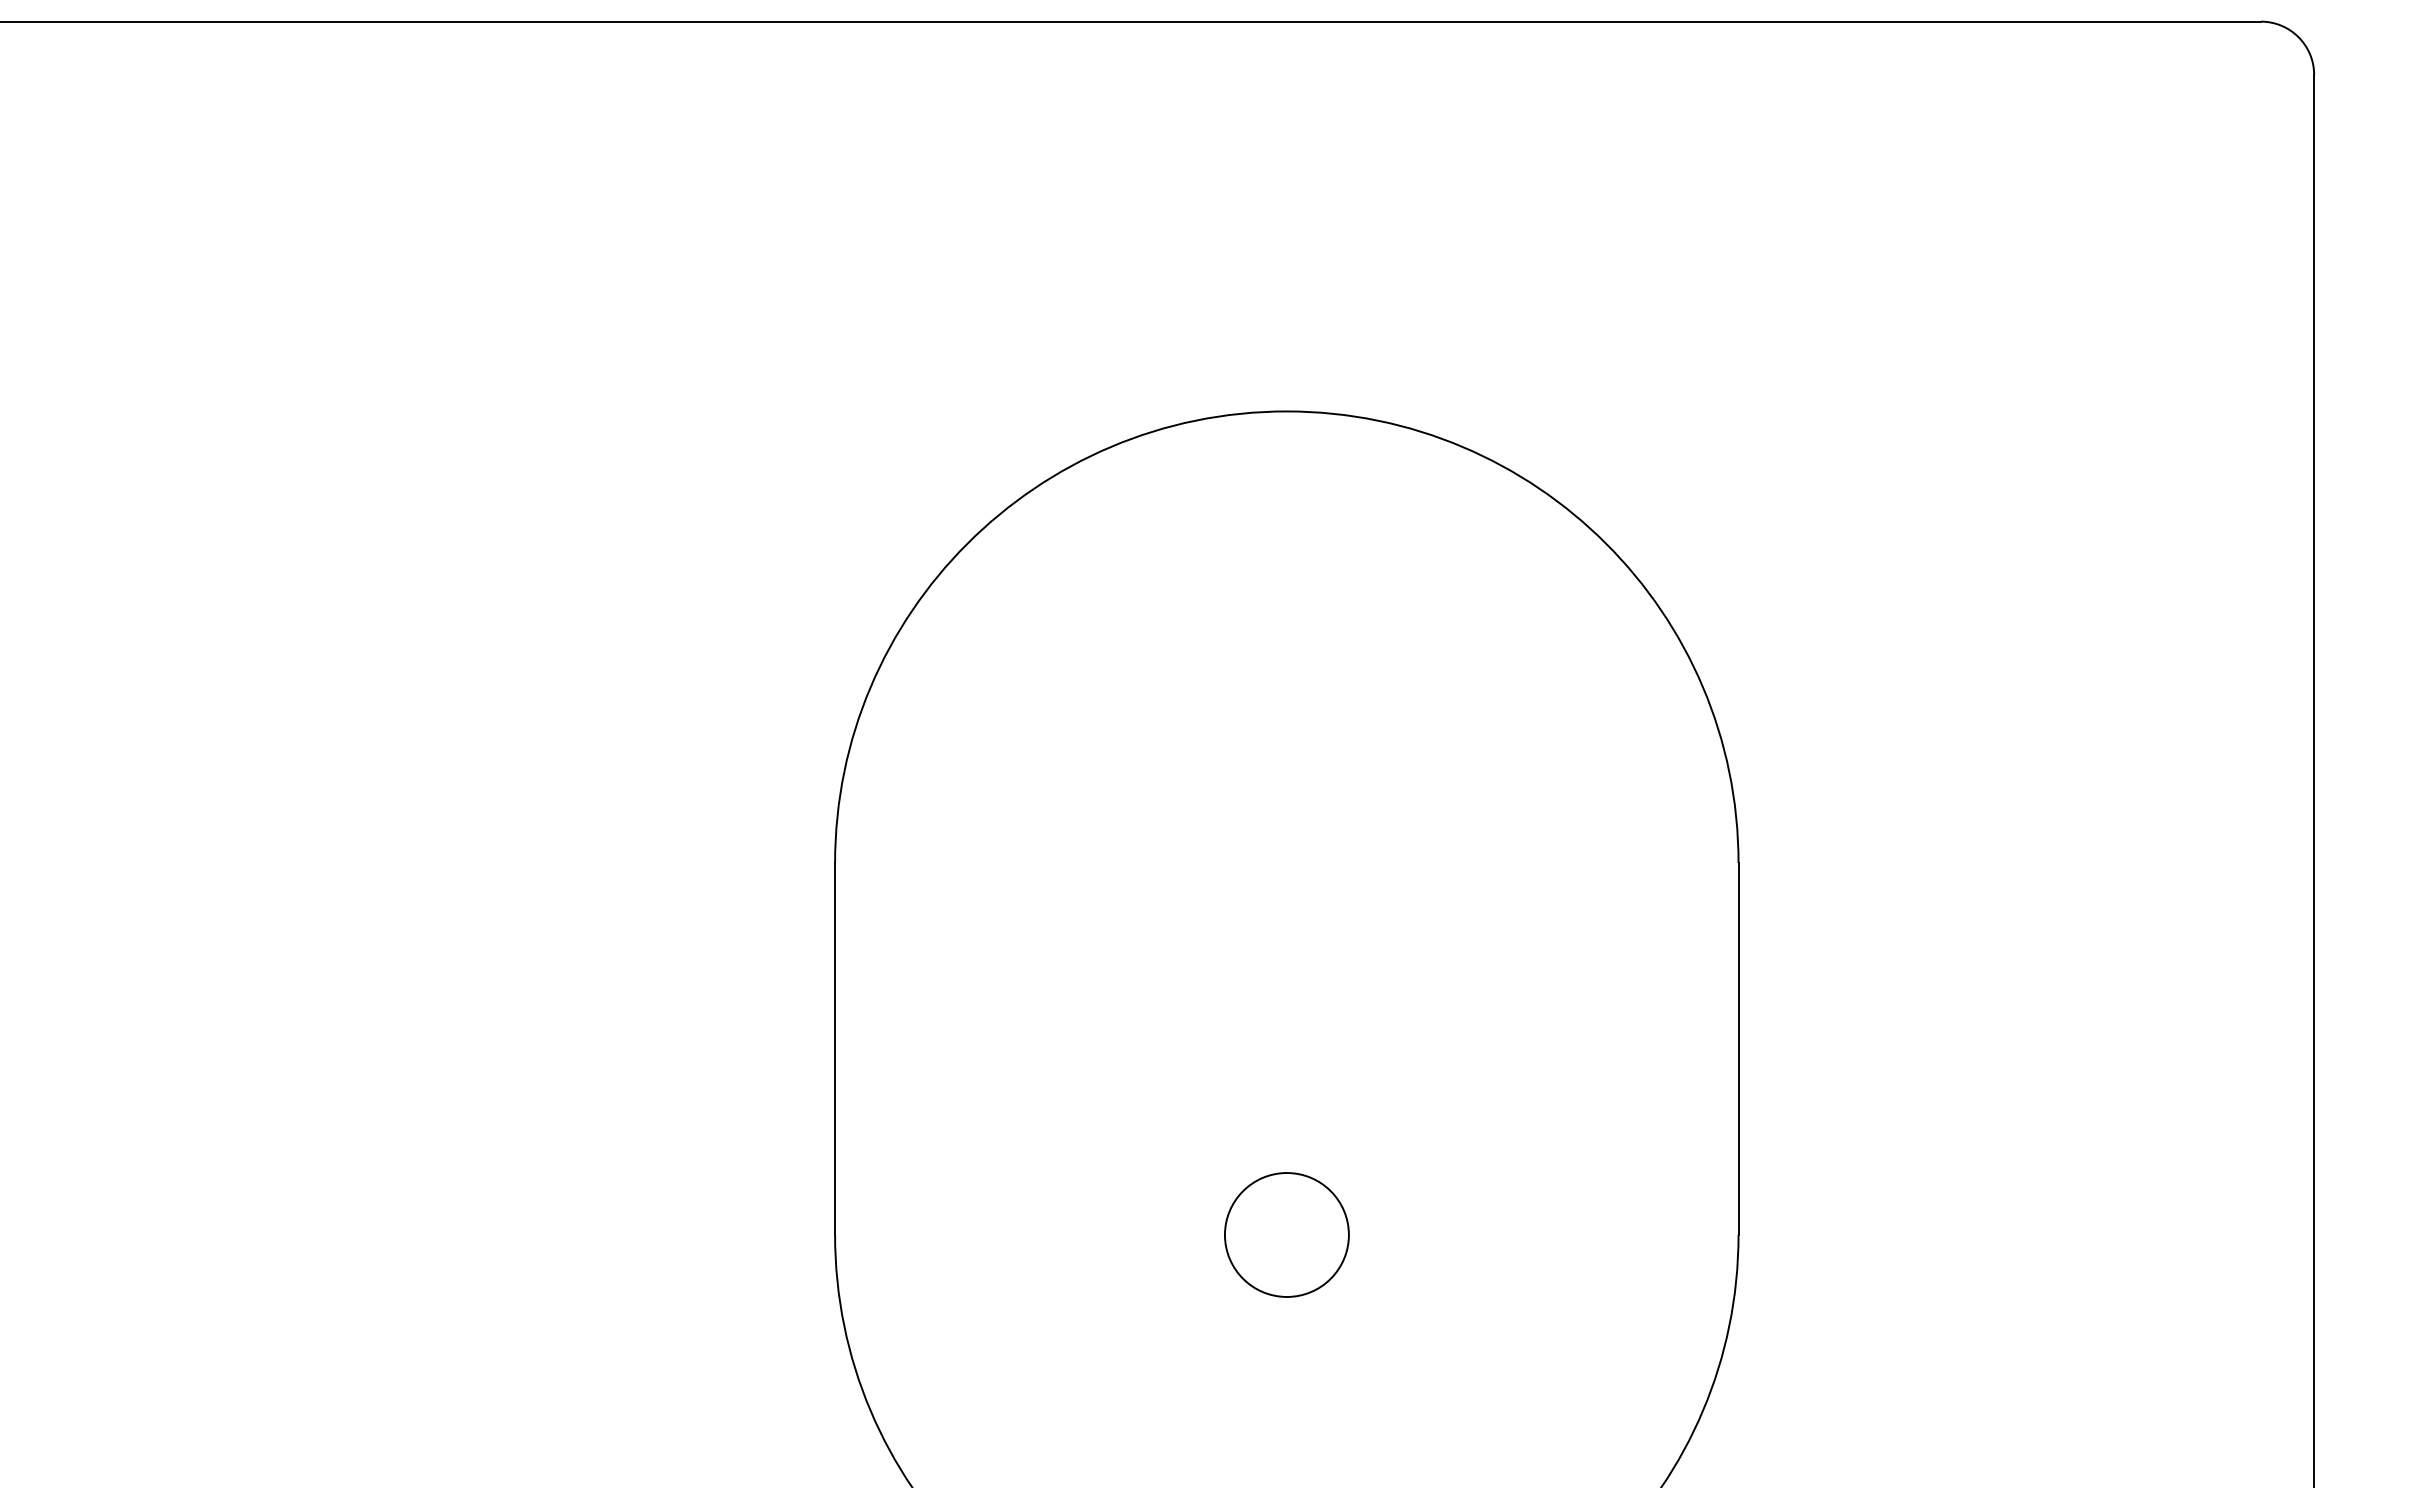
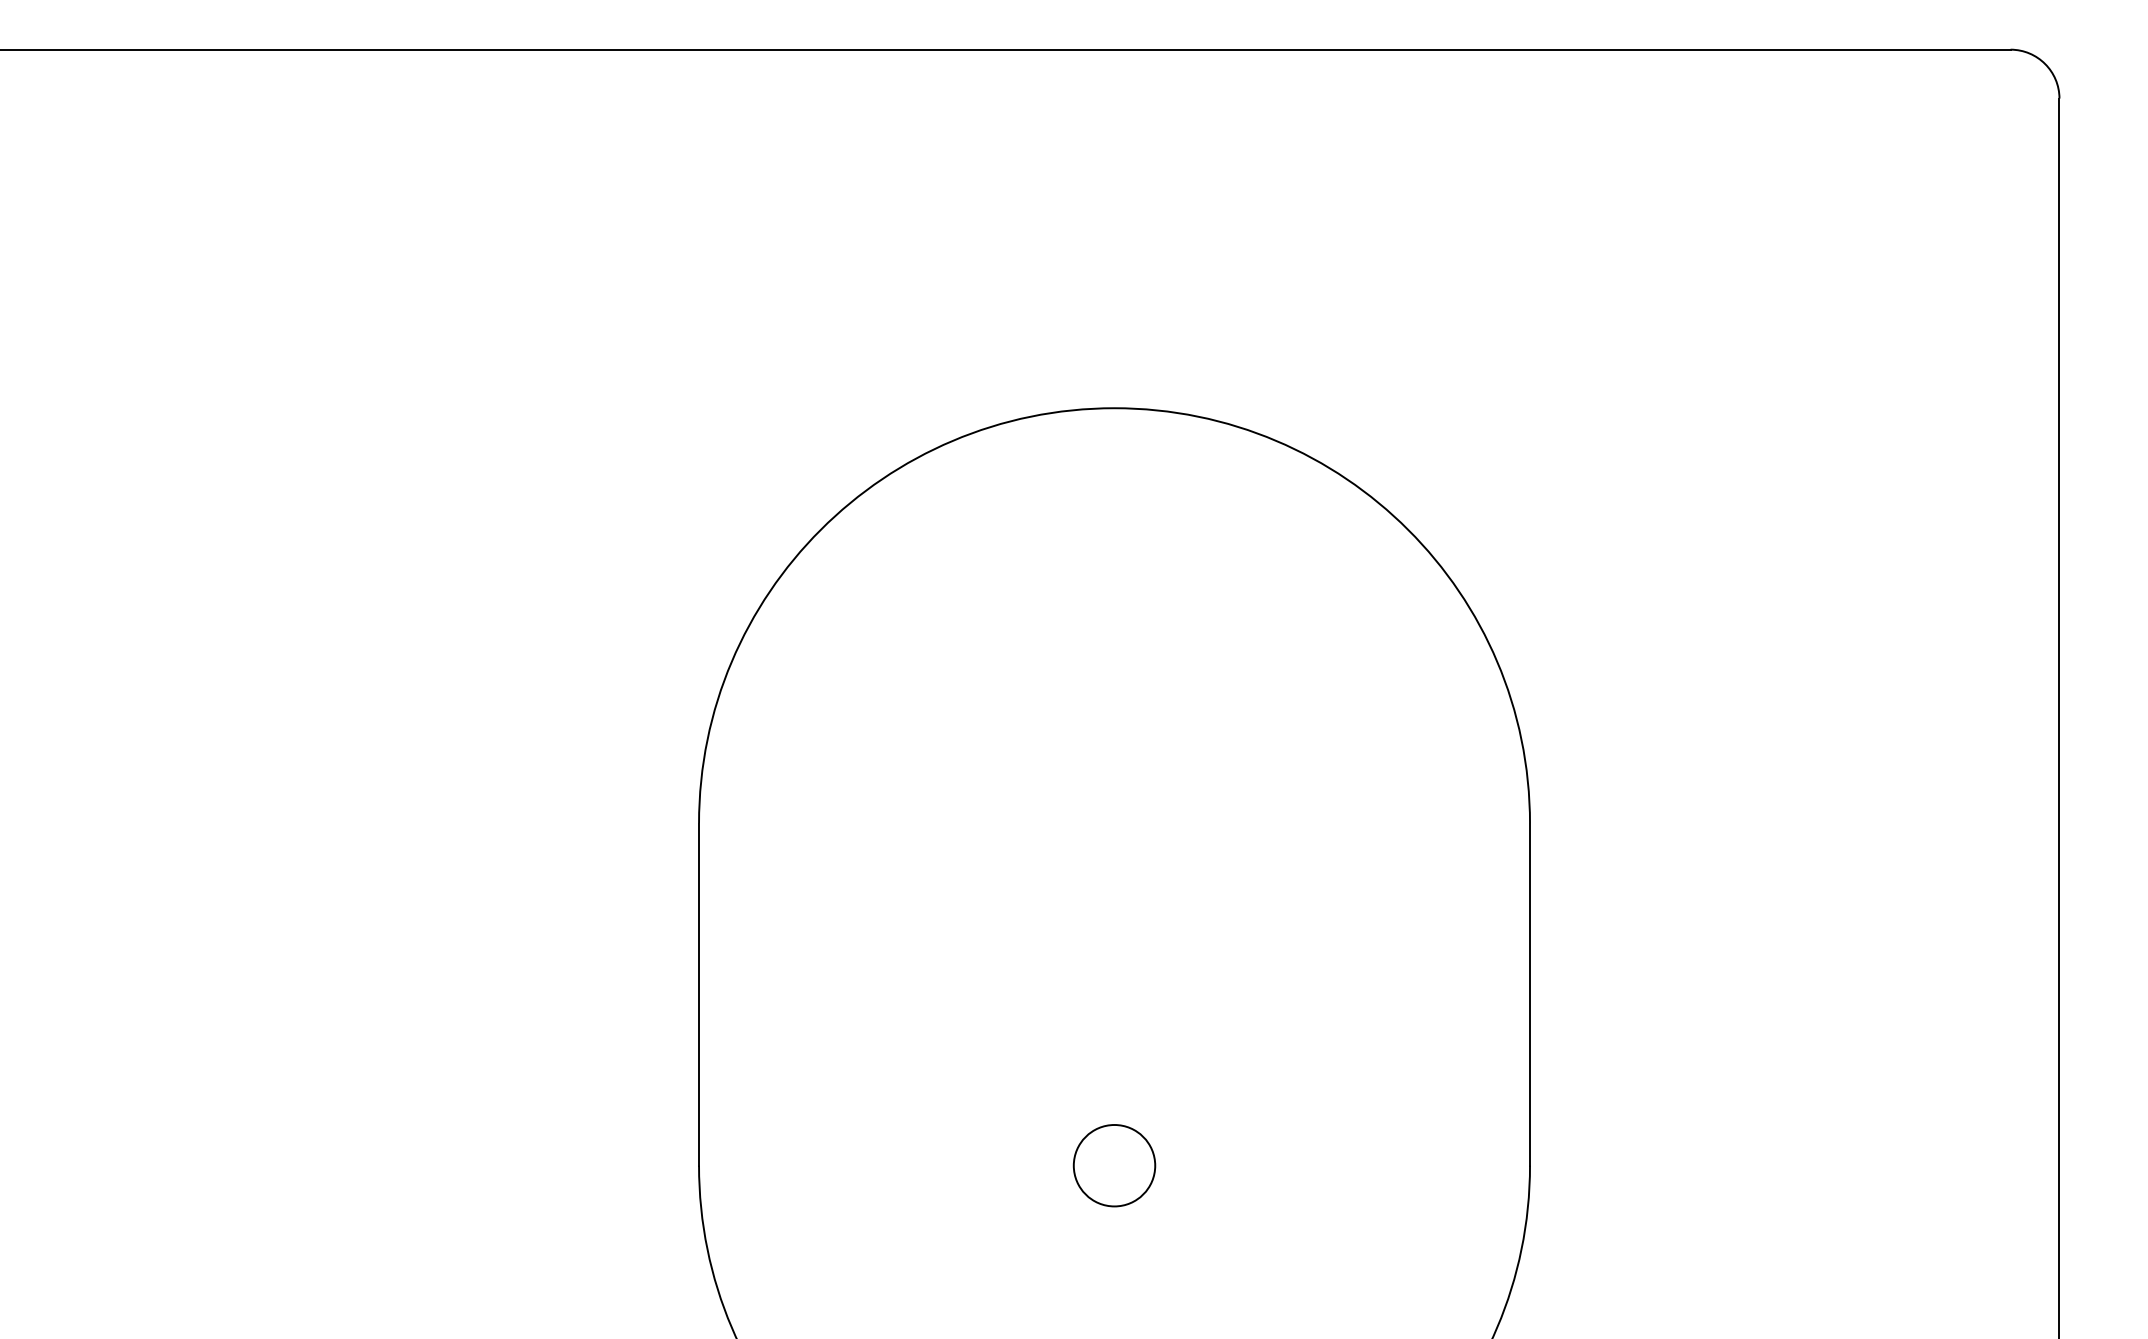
circle: (1286, 1234) -> (1114, 1165), size x0.71

